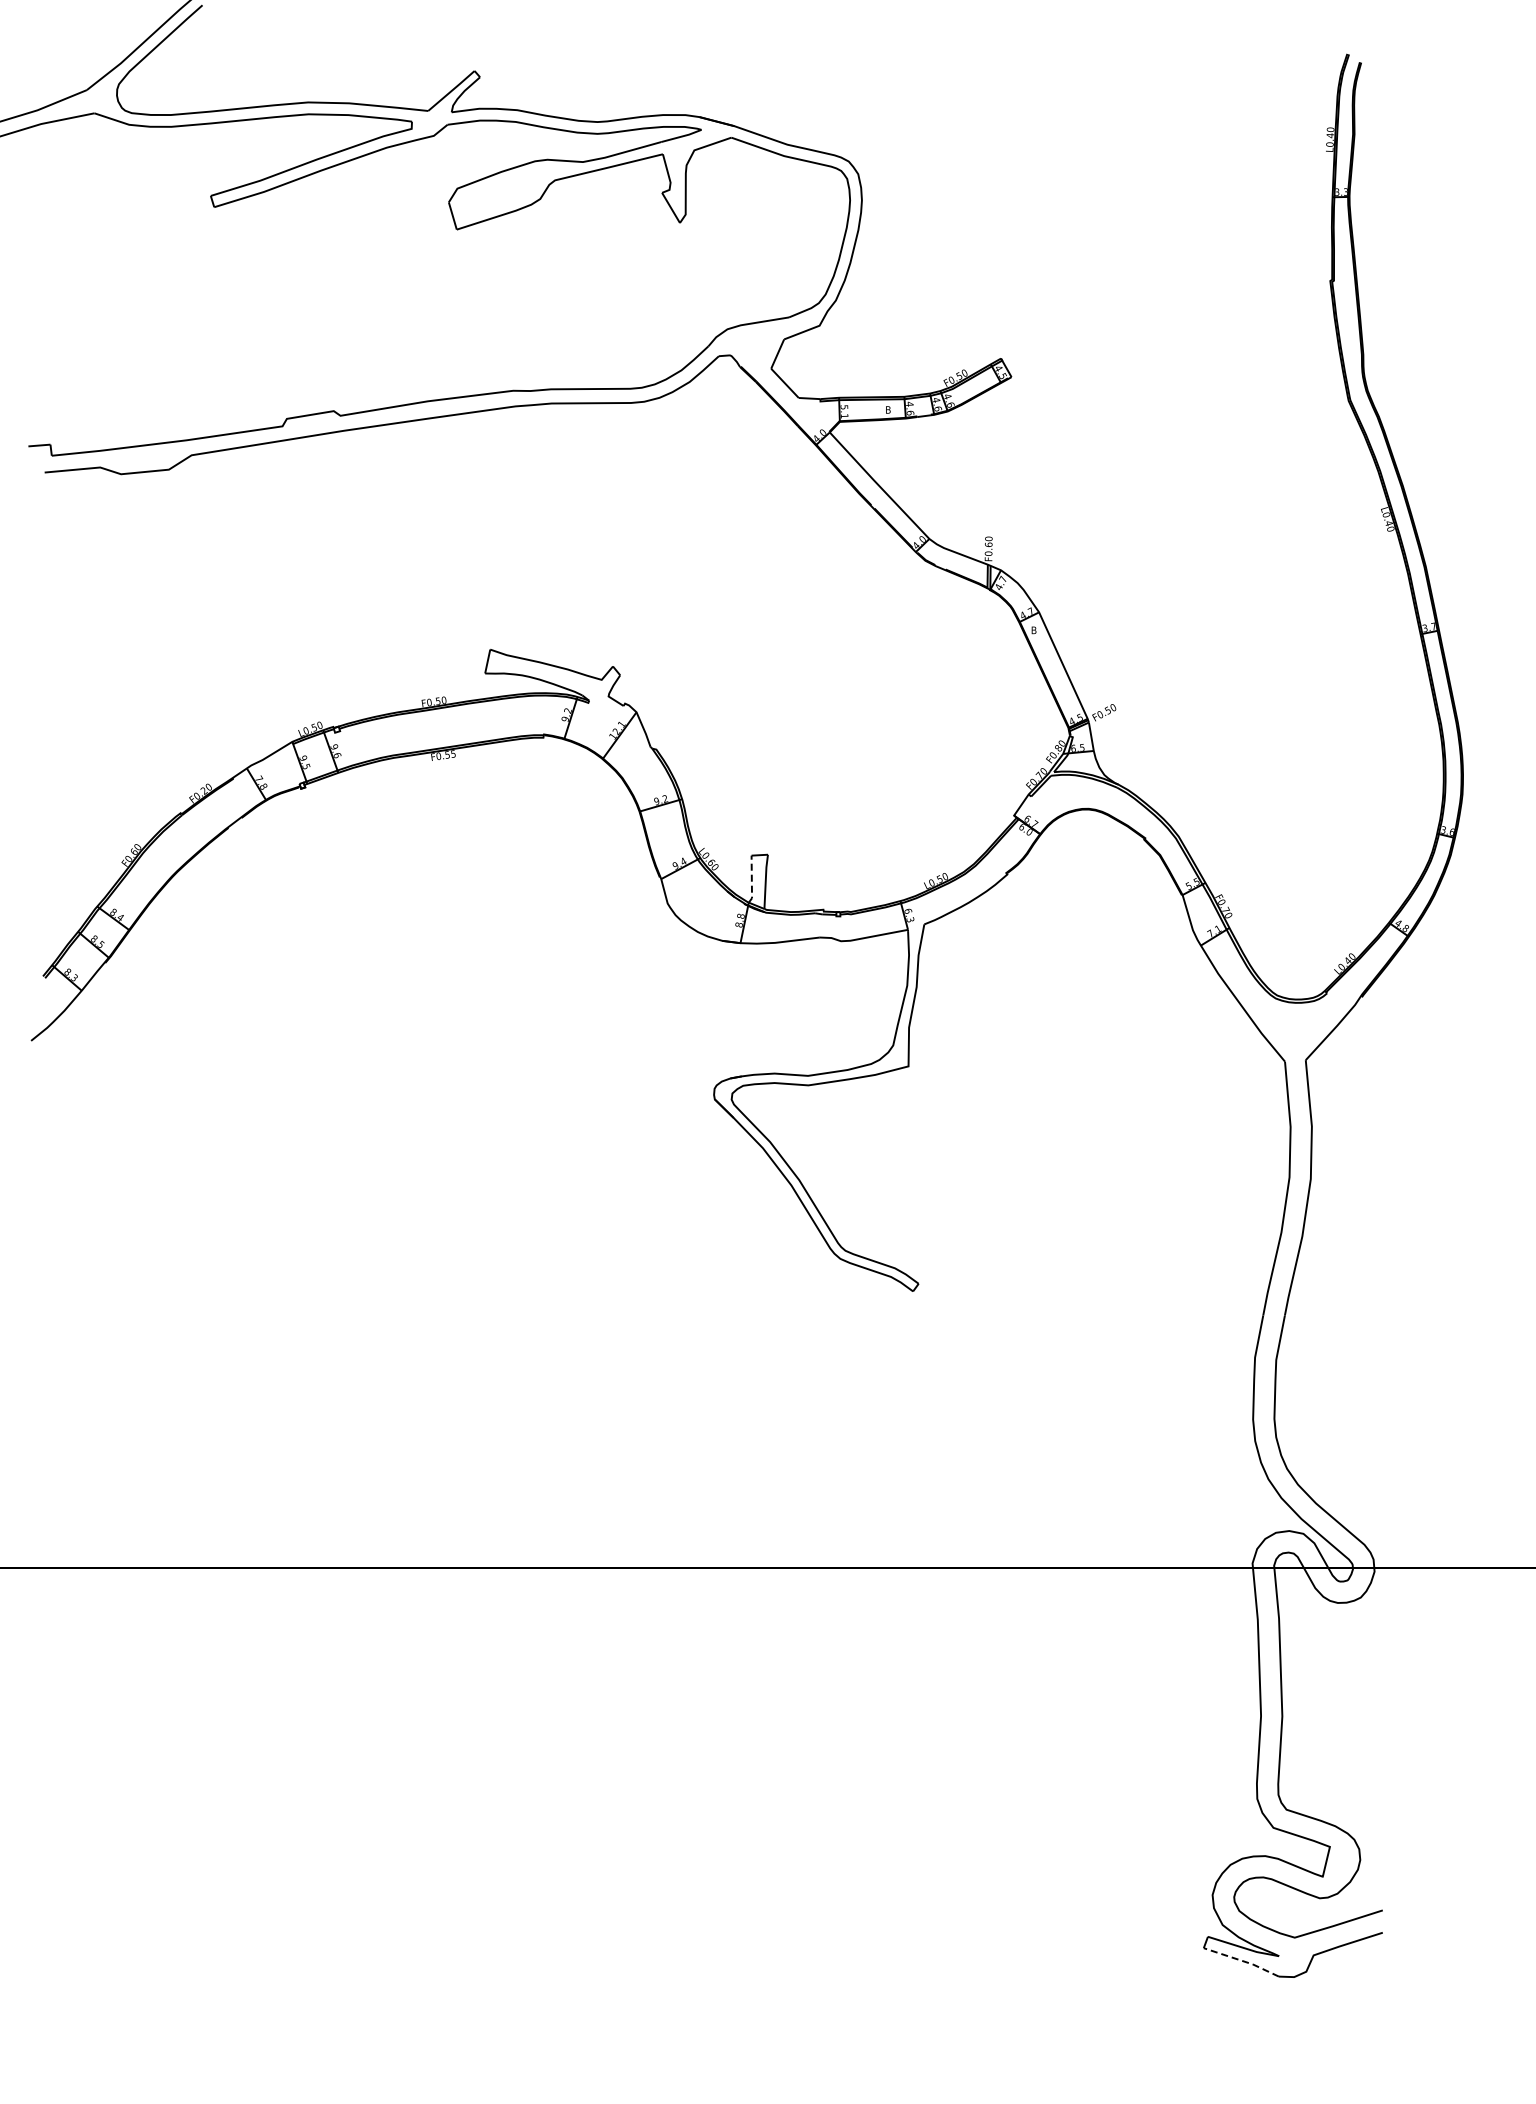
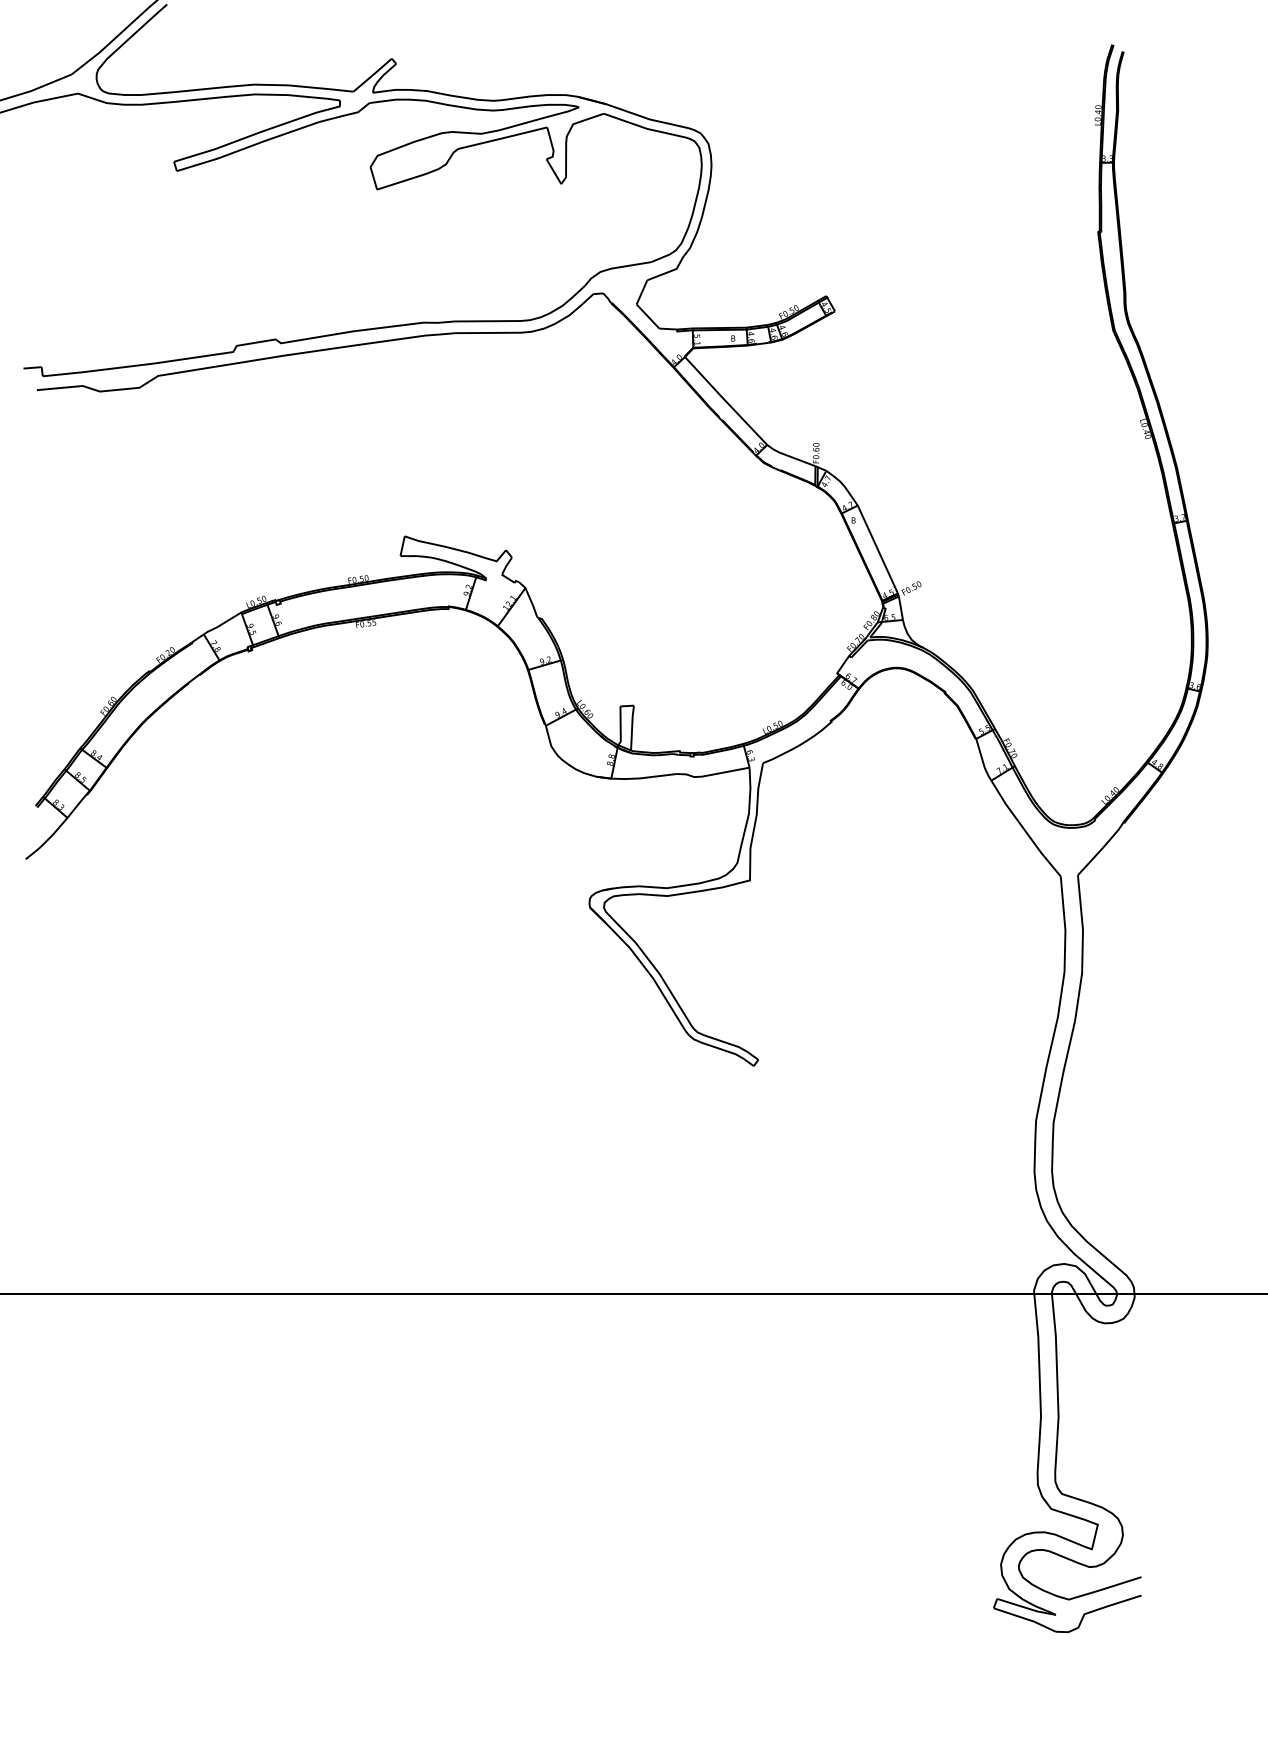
line: (751, 880) -> (620, 726), dashed -> solid
line: (1242, 1961) -> (1025, 1619), dashed -> solid

